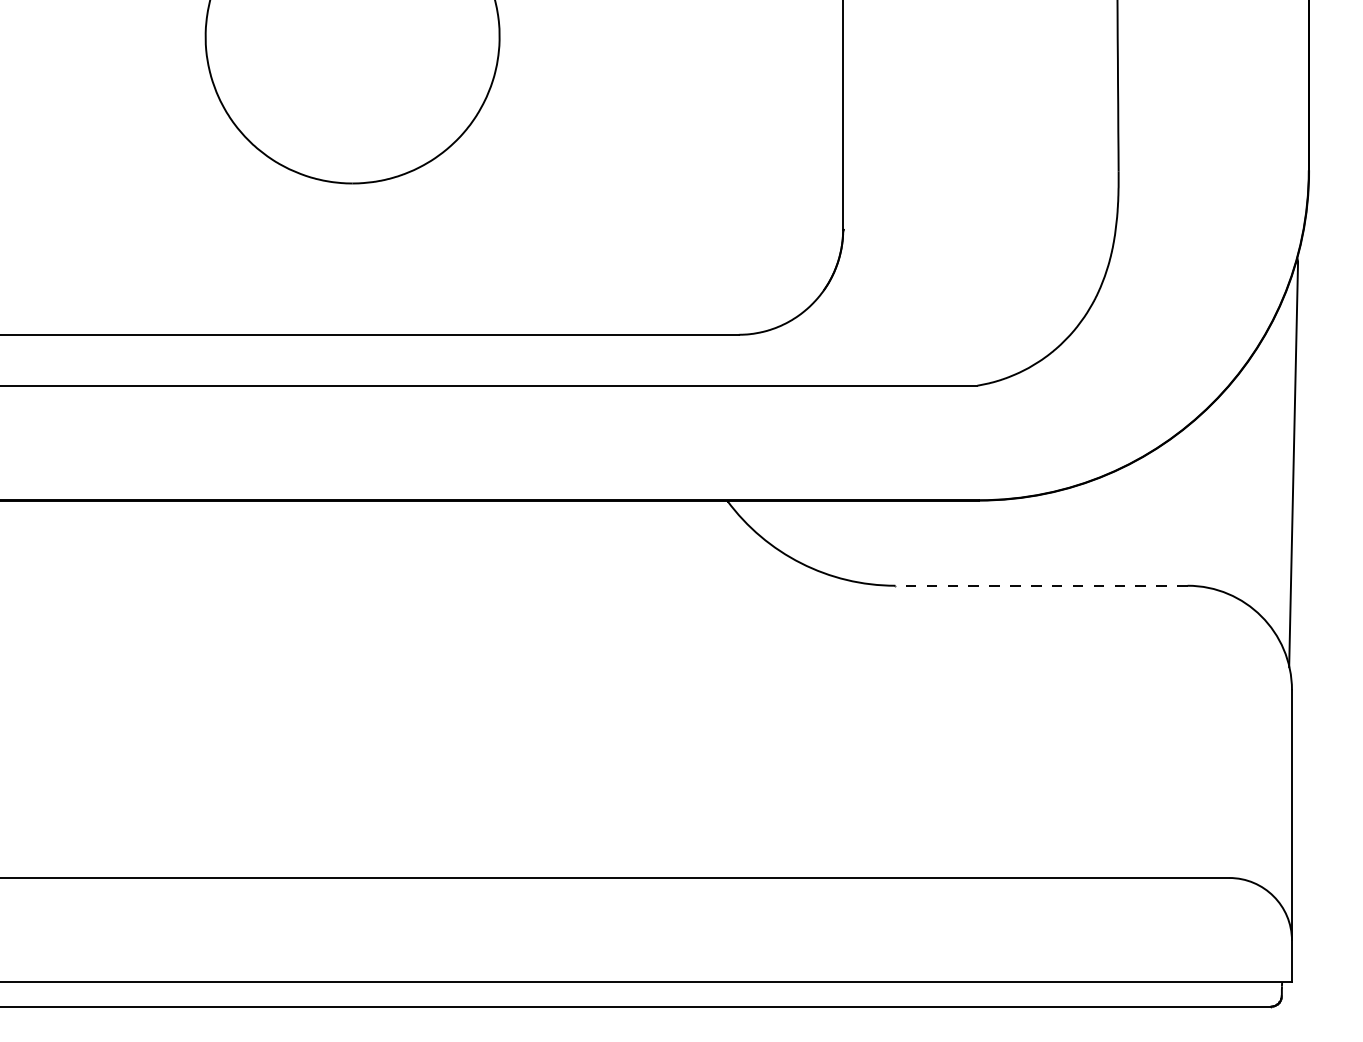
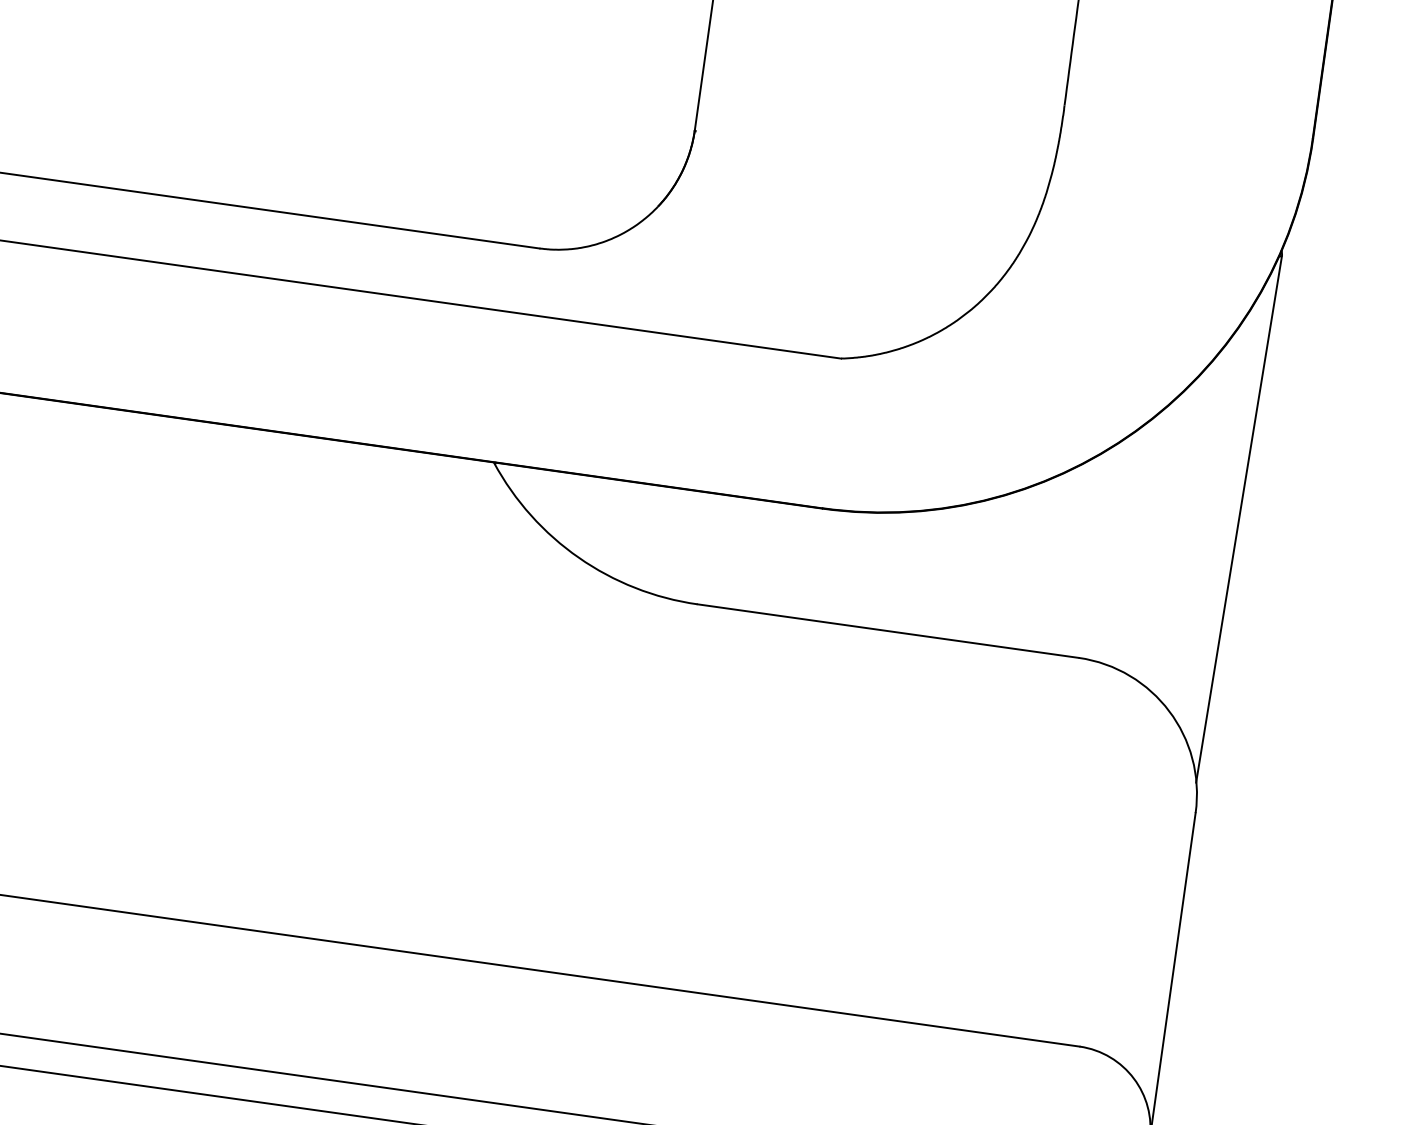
line: (1041, 585) -> (888, 630), dashed -> solid

